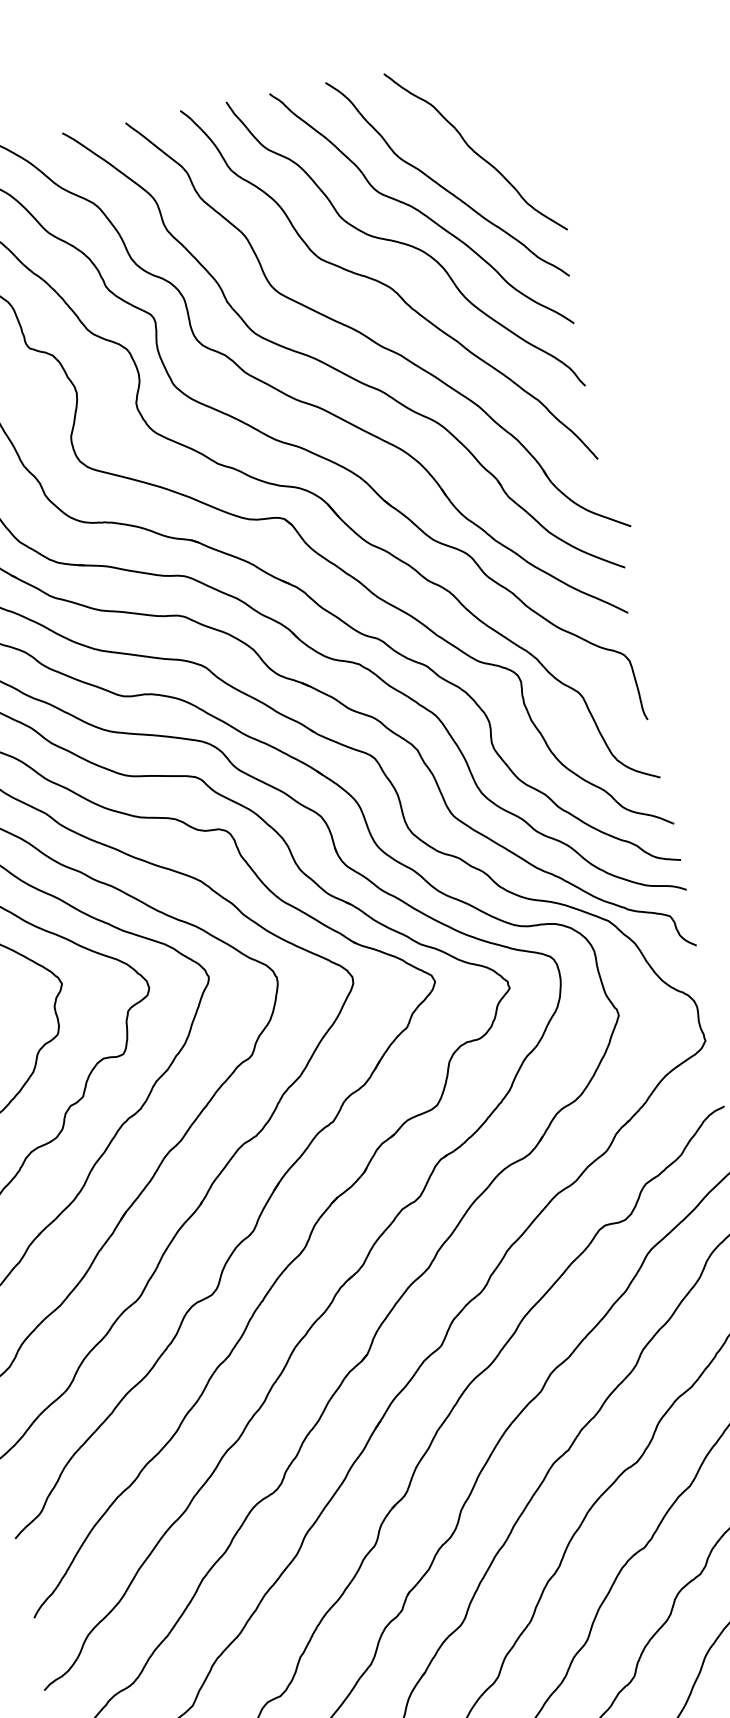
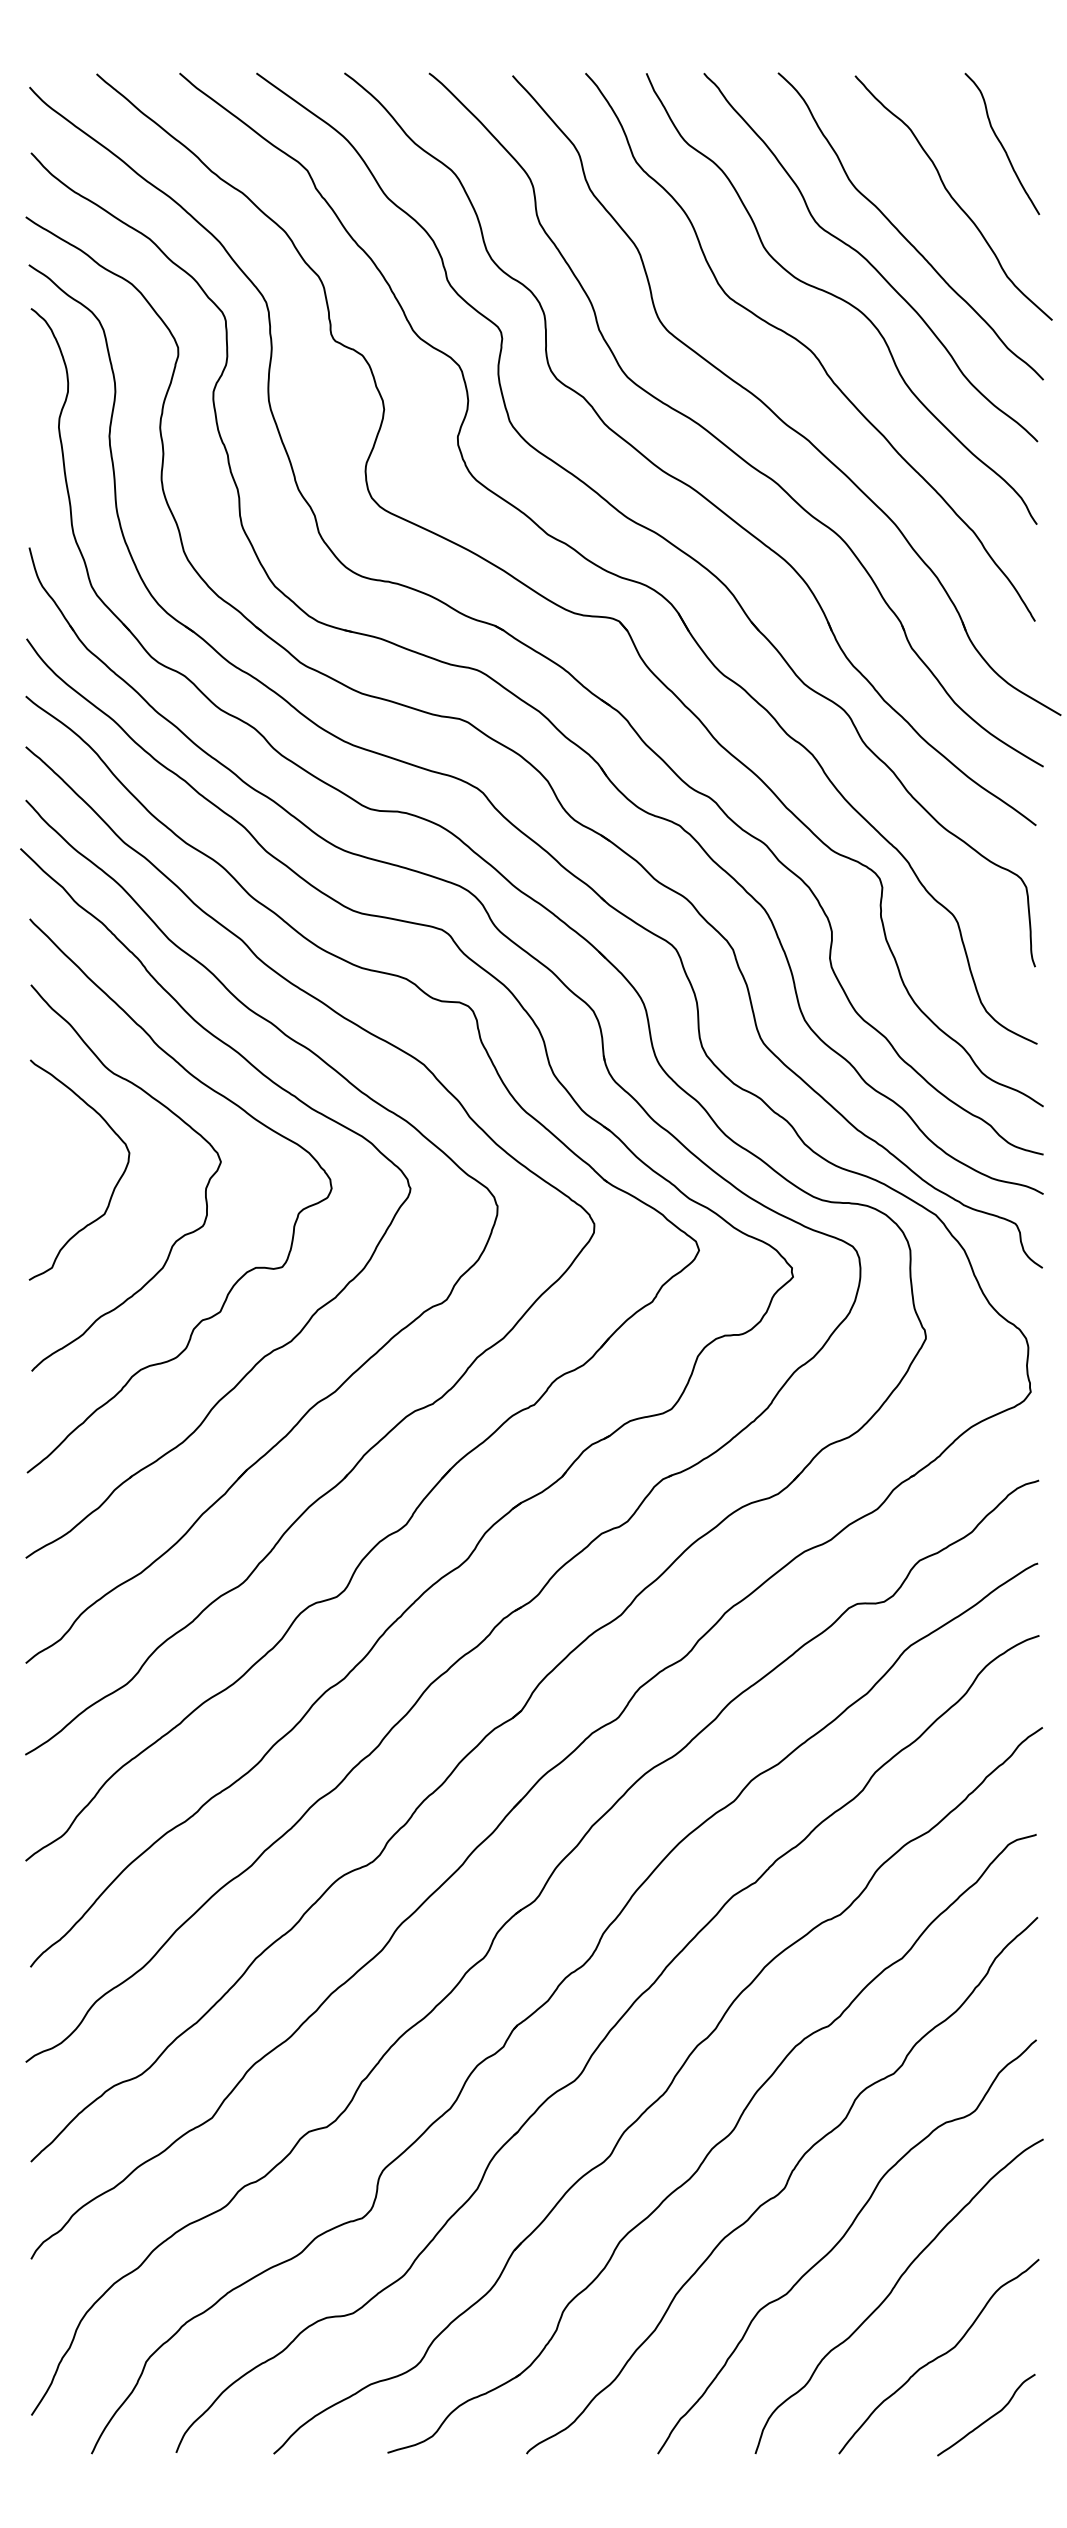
curve: (503, 103) -> (1001, 143), added

